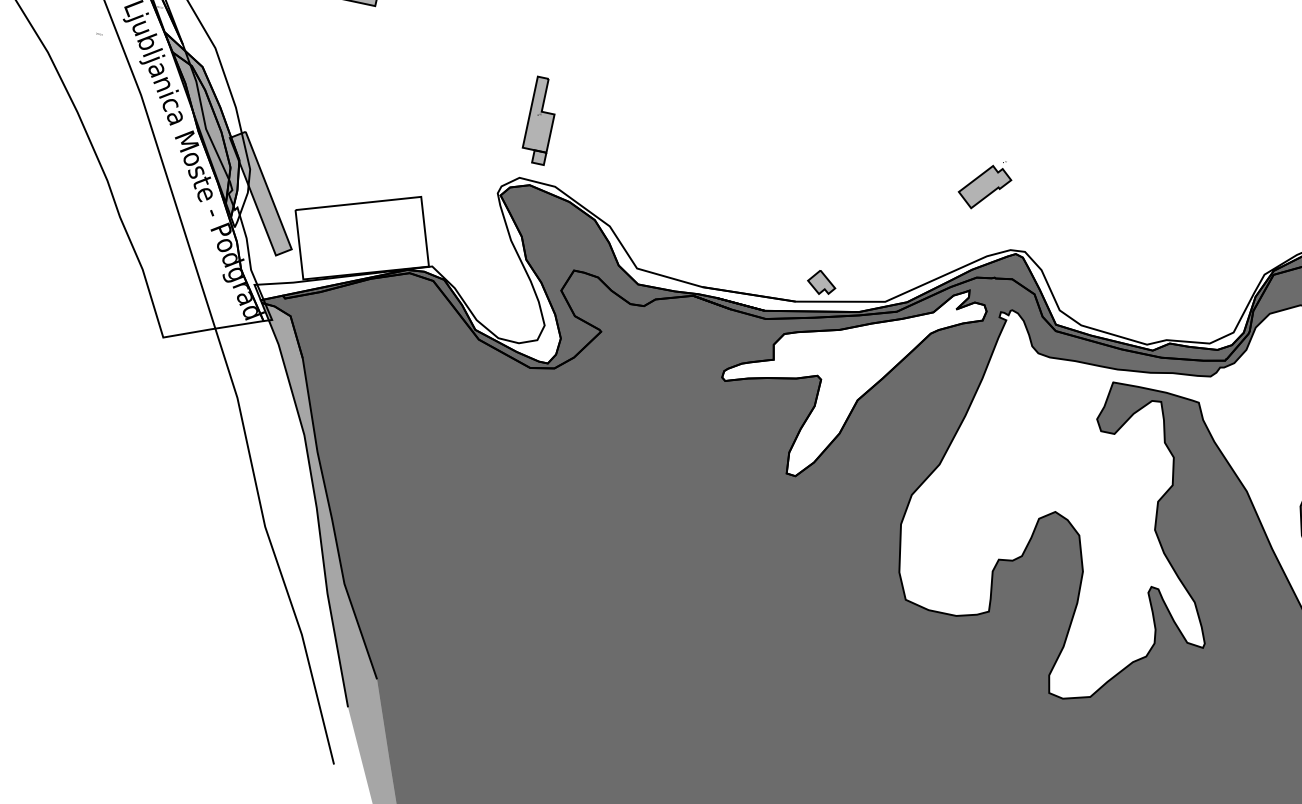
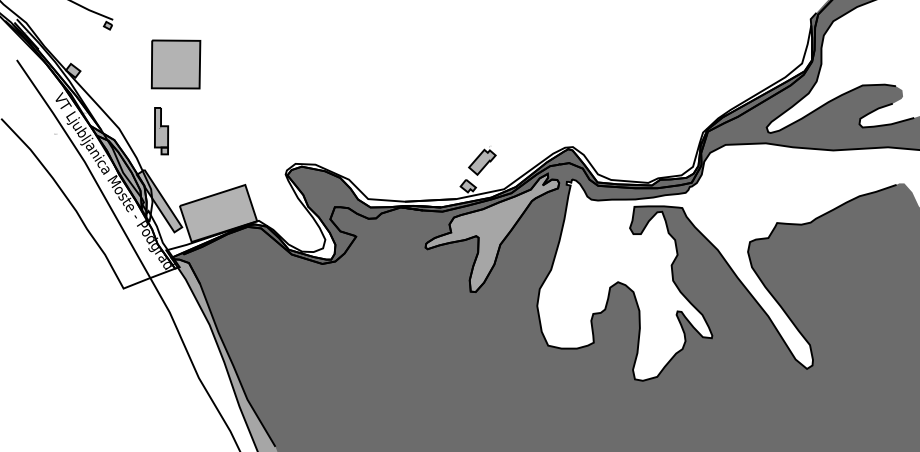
part: (540, 121) -> (161, 131), moved
part: (985, 184) -> (482, 160), moved
fill: (362, 238) -> (218, 213), added
fill: (848, 375) -> (492, 232), added

